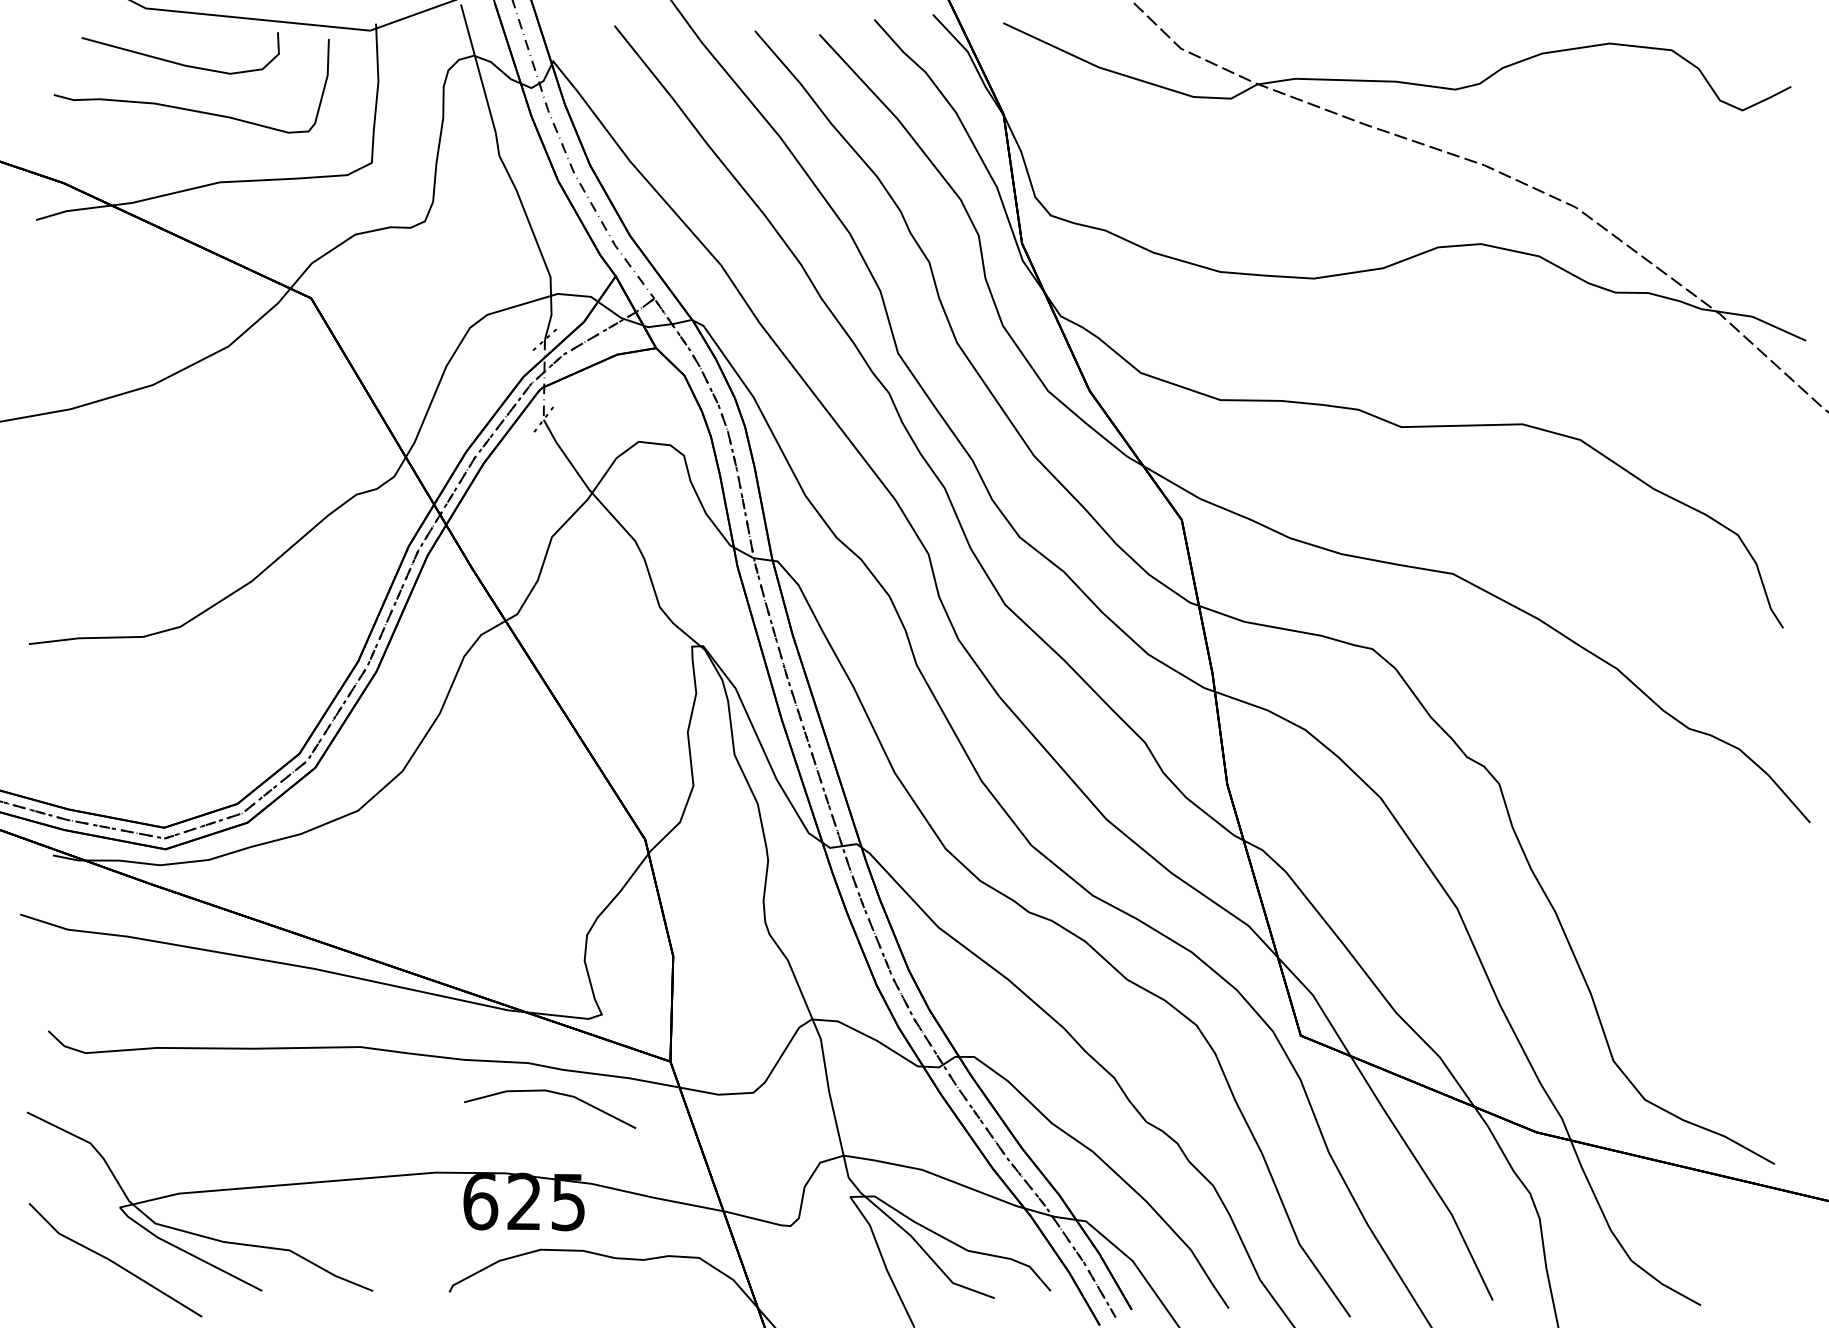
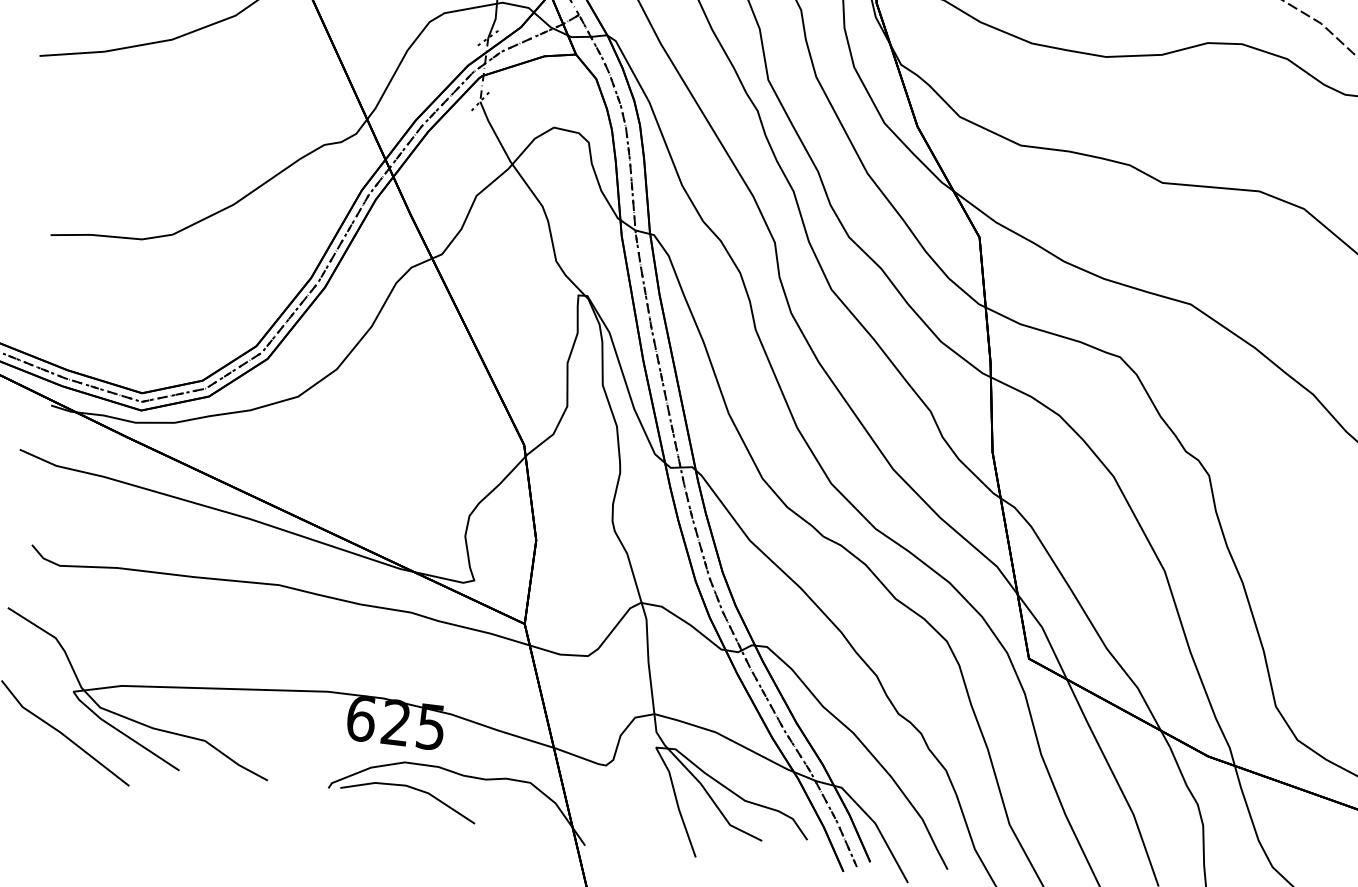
line: (553, 1093) -> (412, 788), moved

